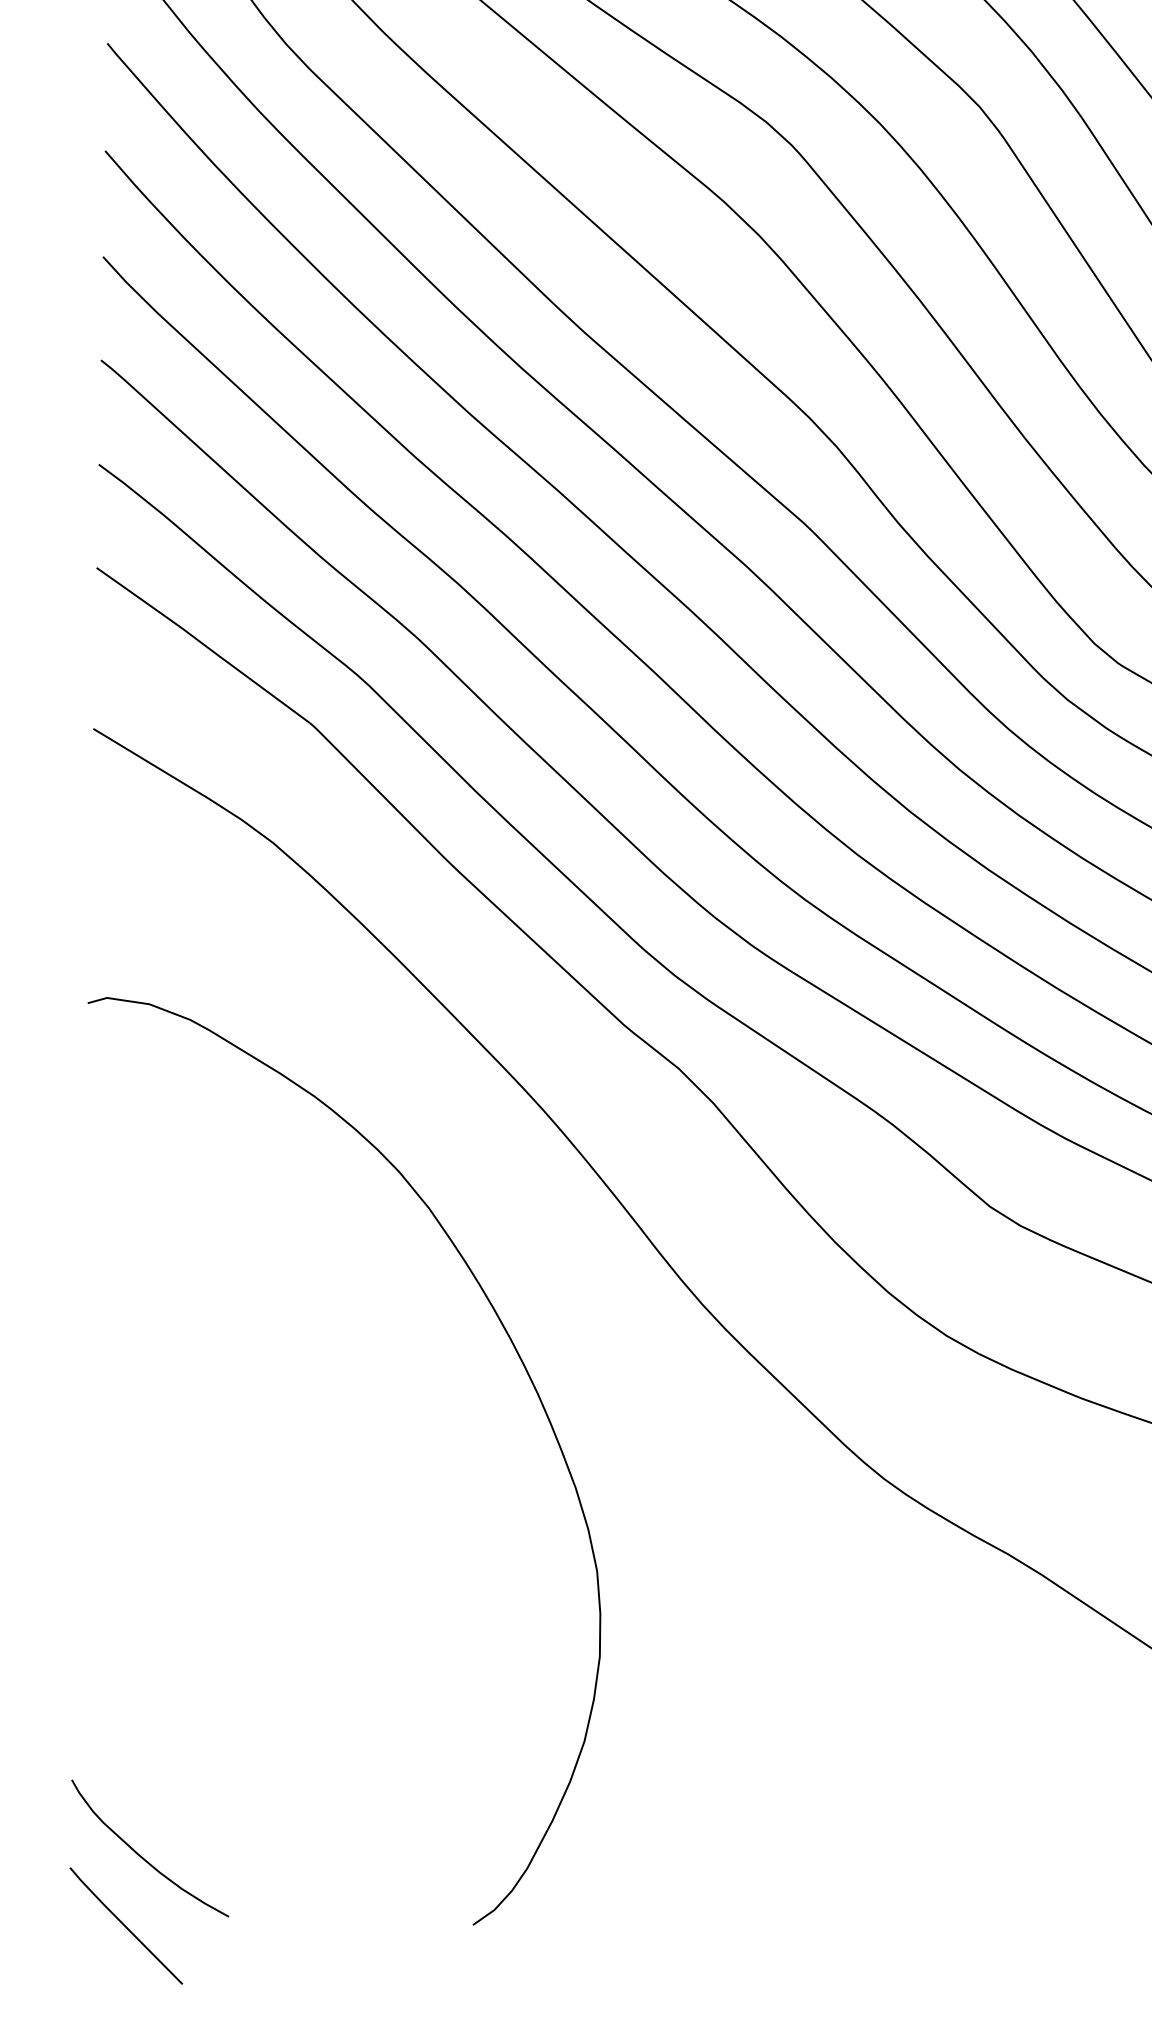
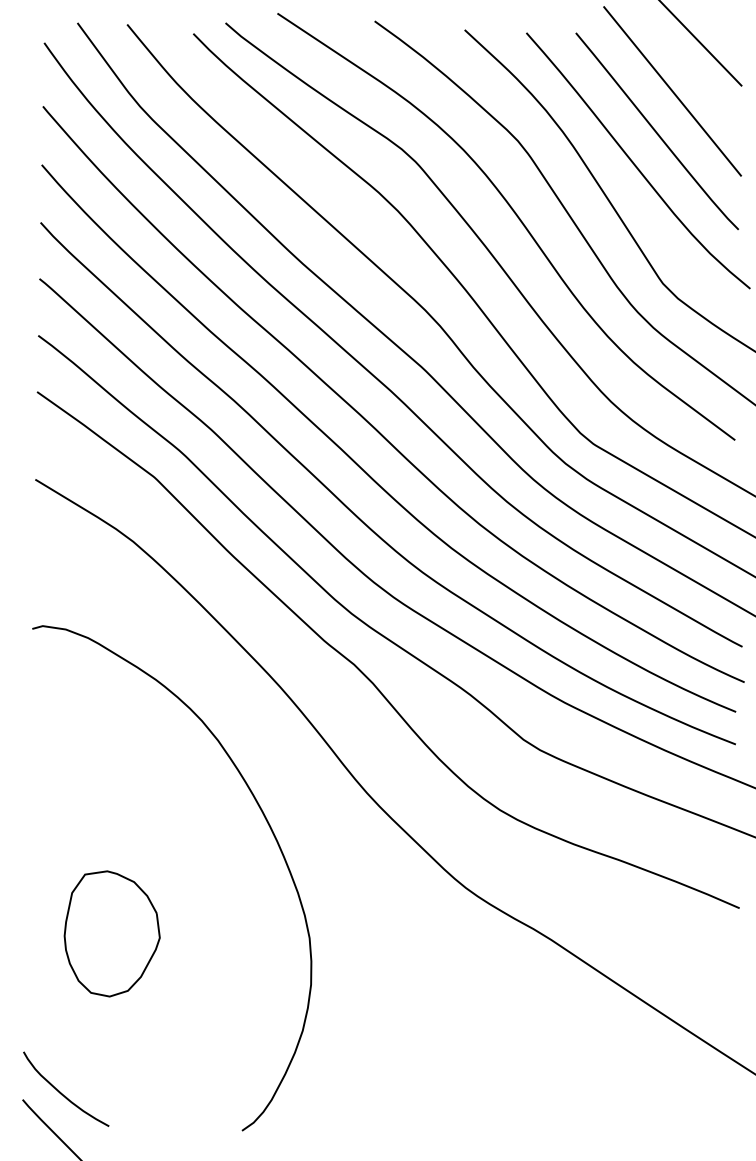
part: (233, 1562) -> (111, 933), added

